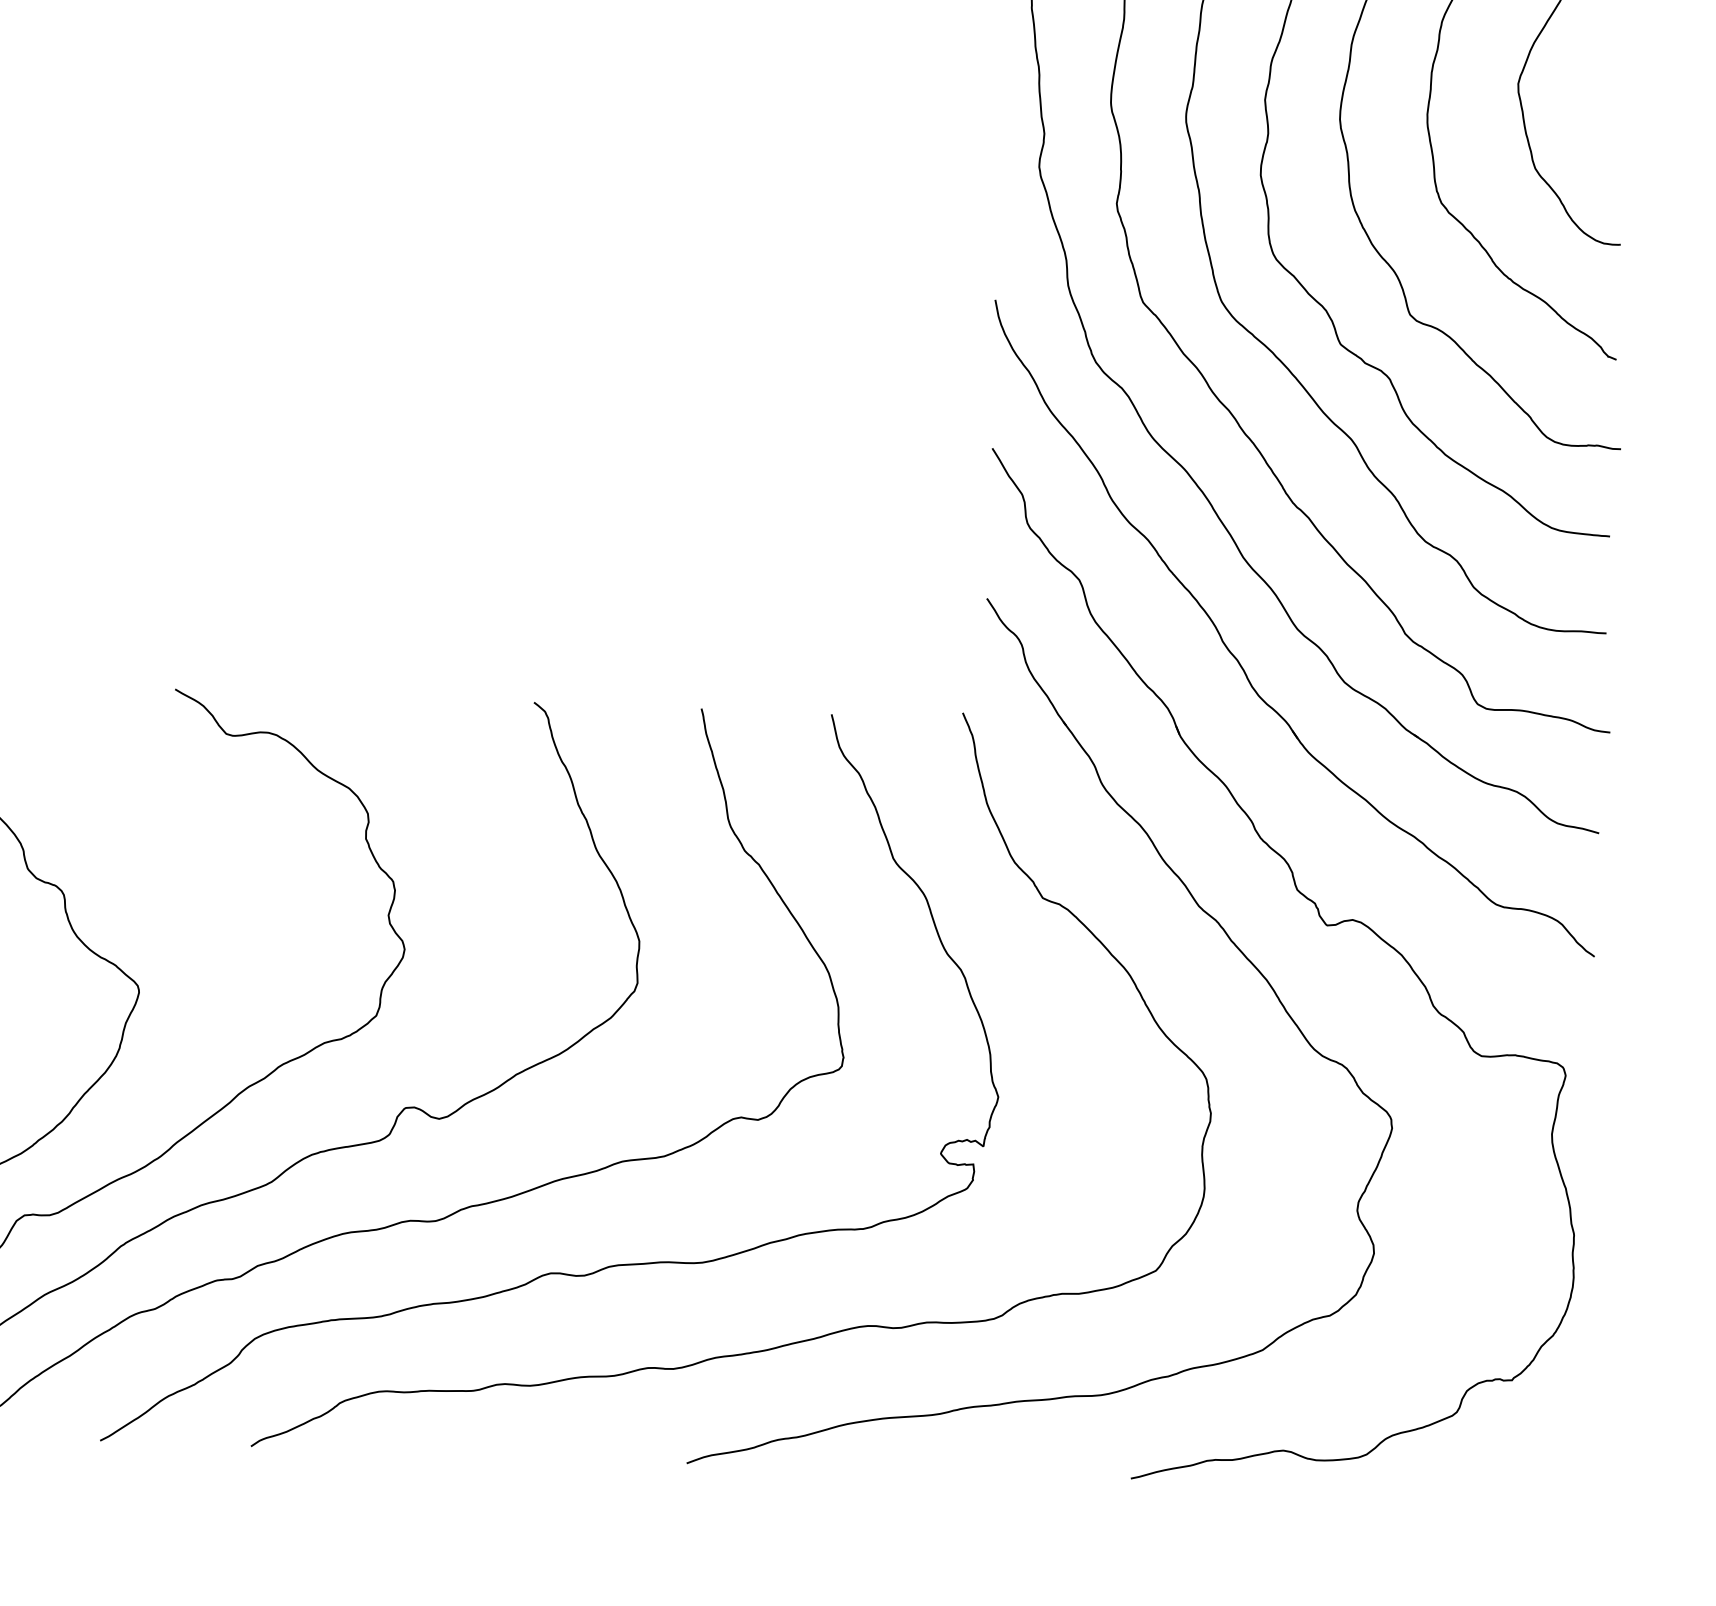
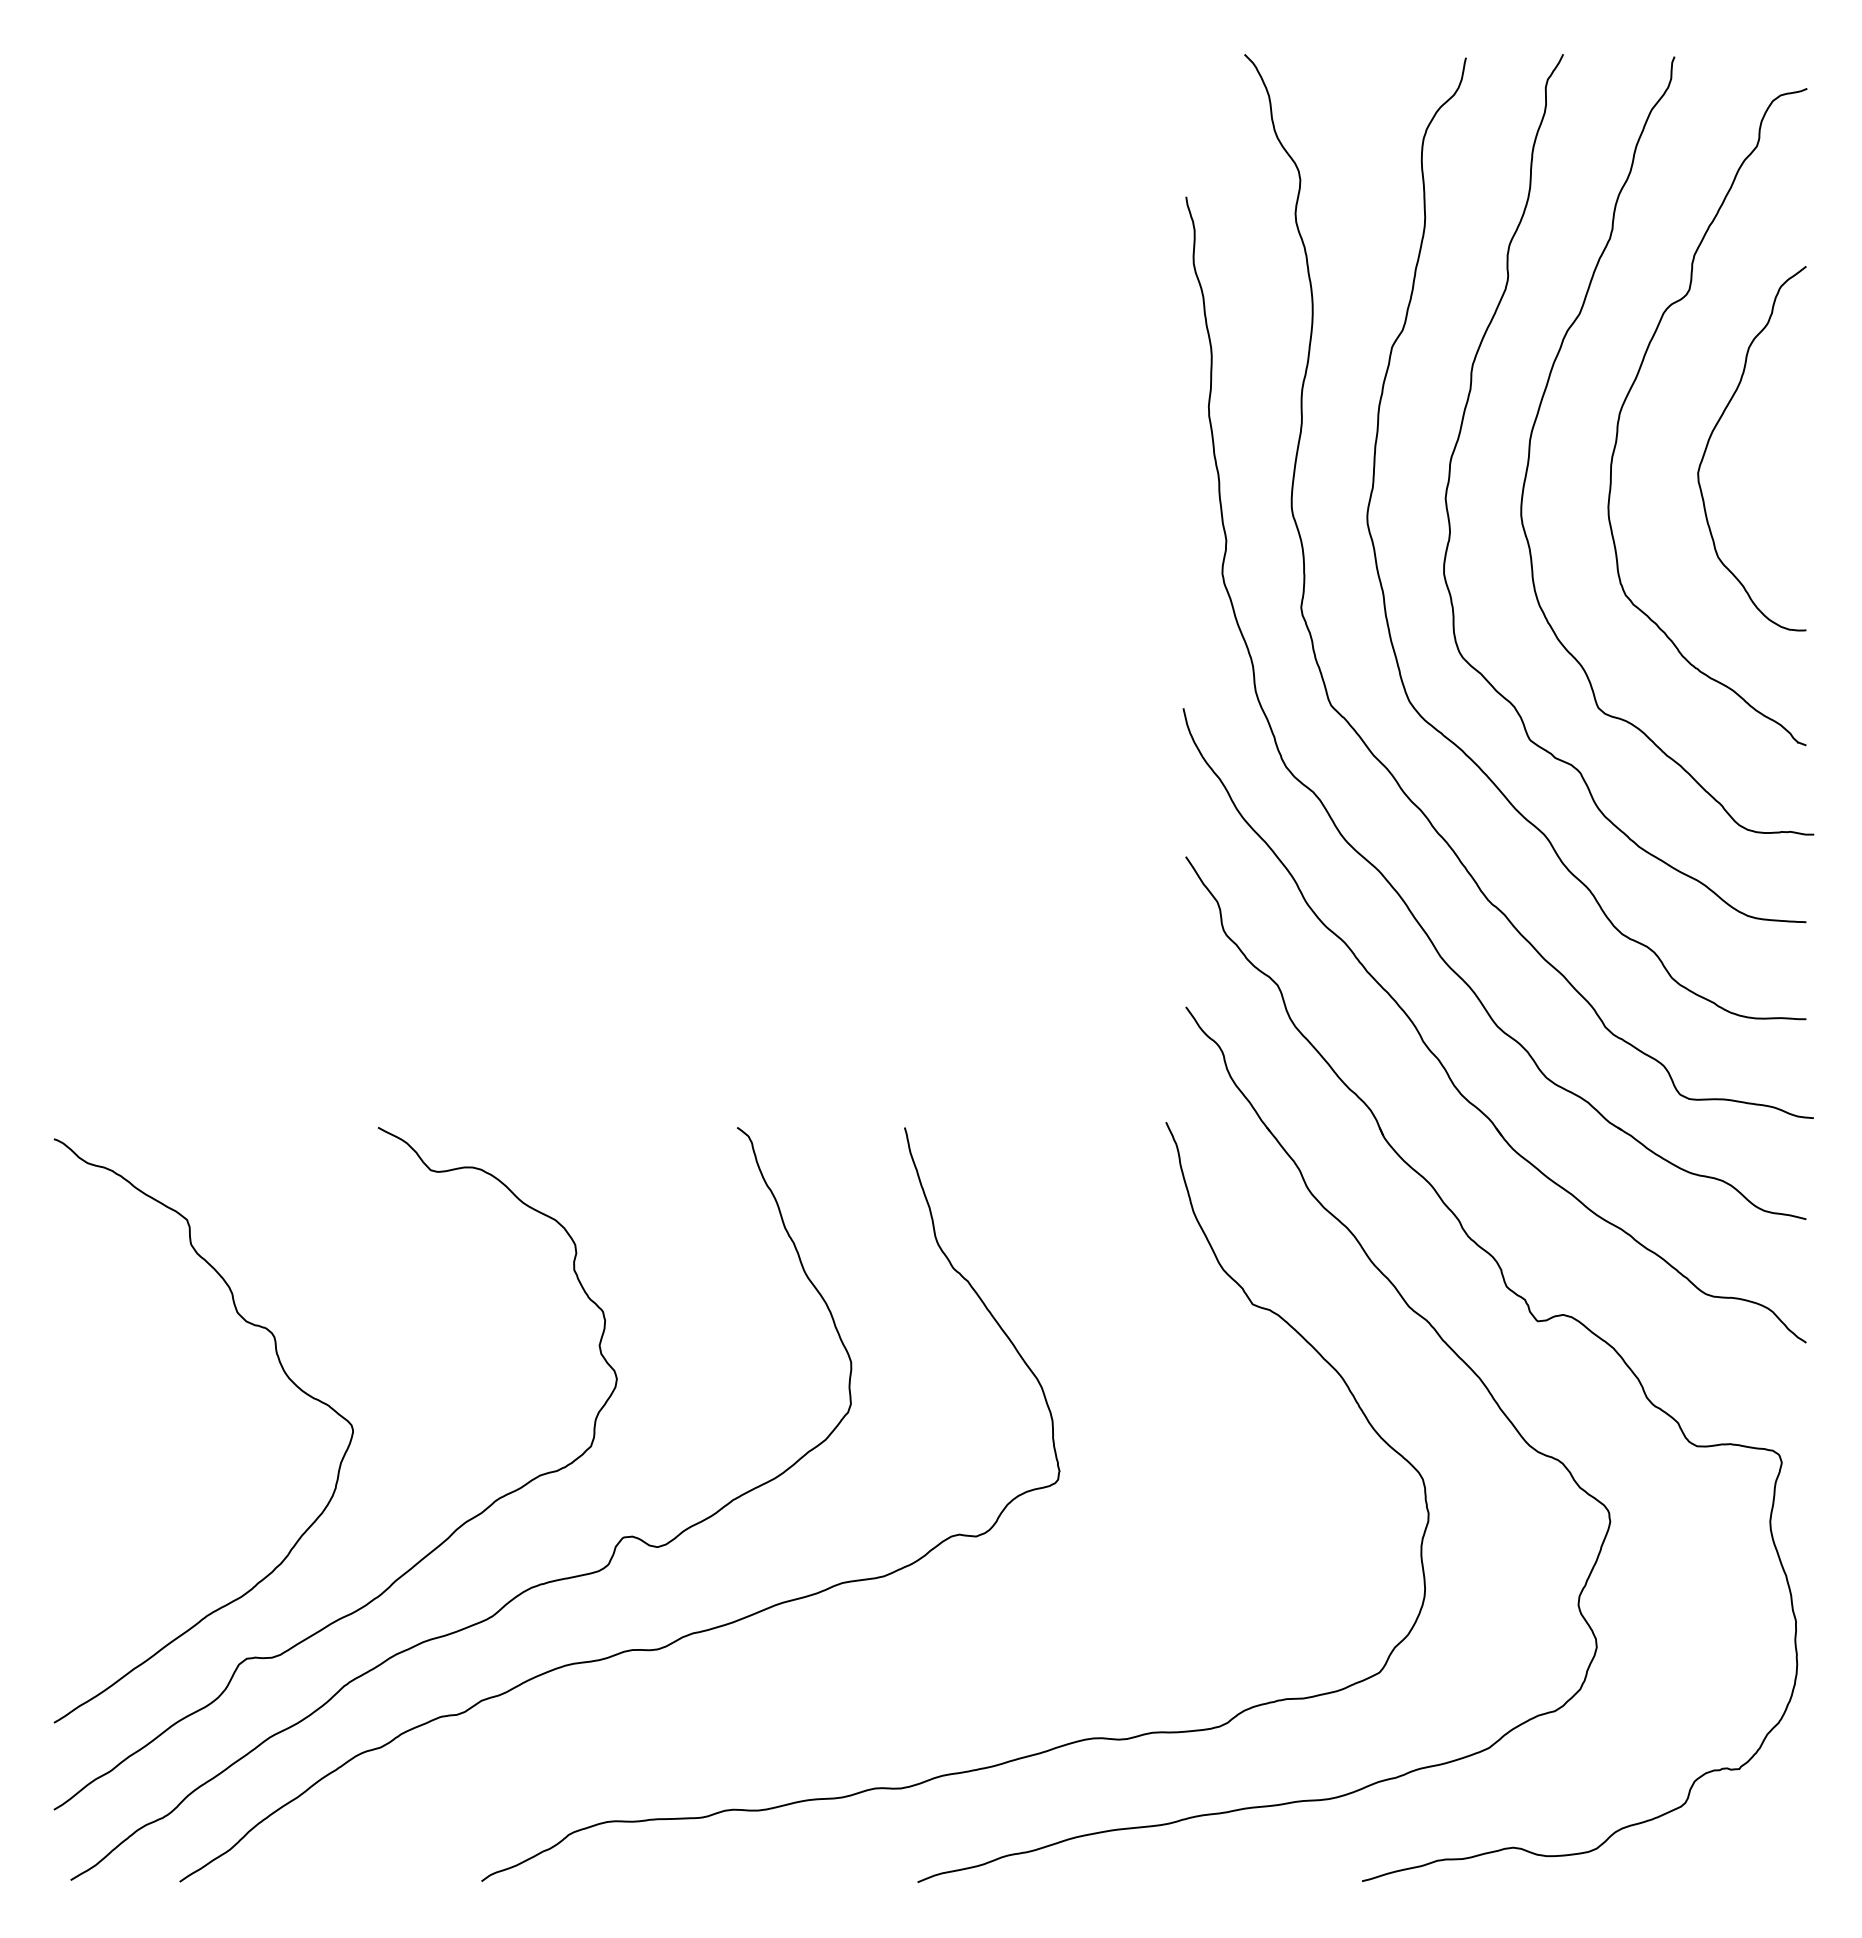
curve: (549, 1272) -> (773, 1696), removed

